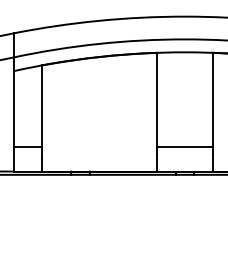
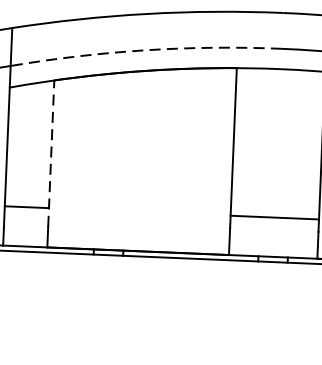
arc: (98, 43) -> (145, 49), solid -> dashed
line: (41, 111) -> (51, 152), solid -> dashed

